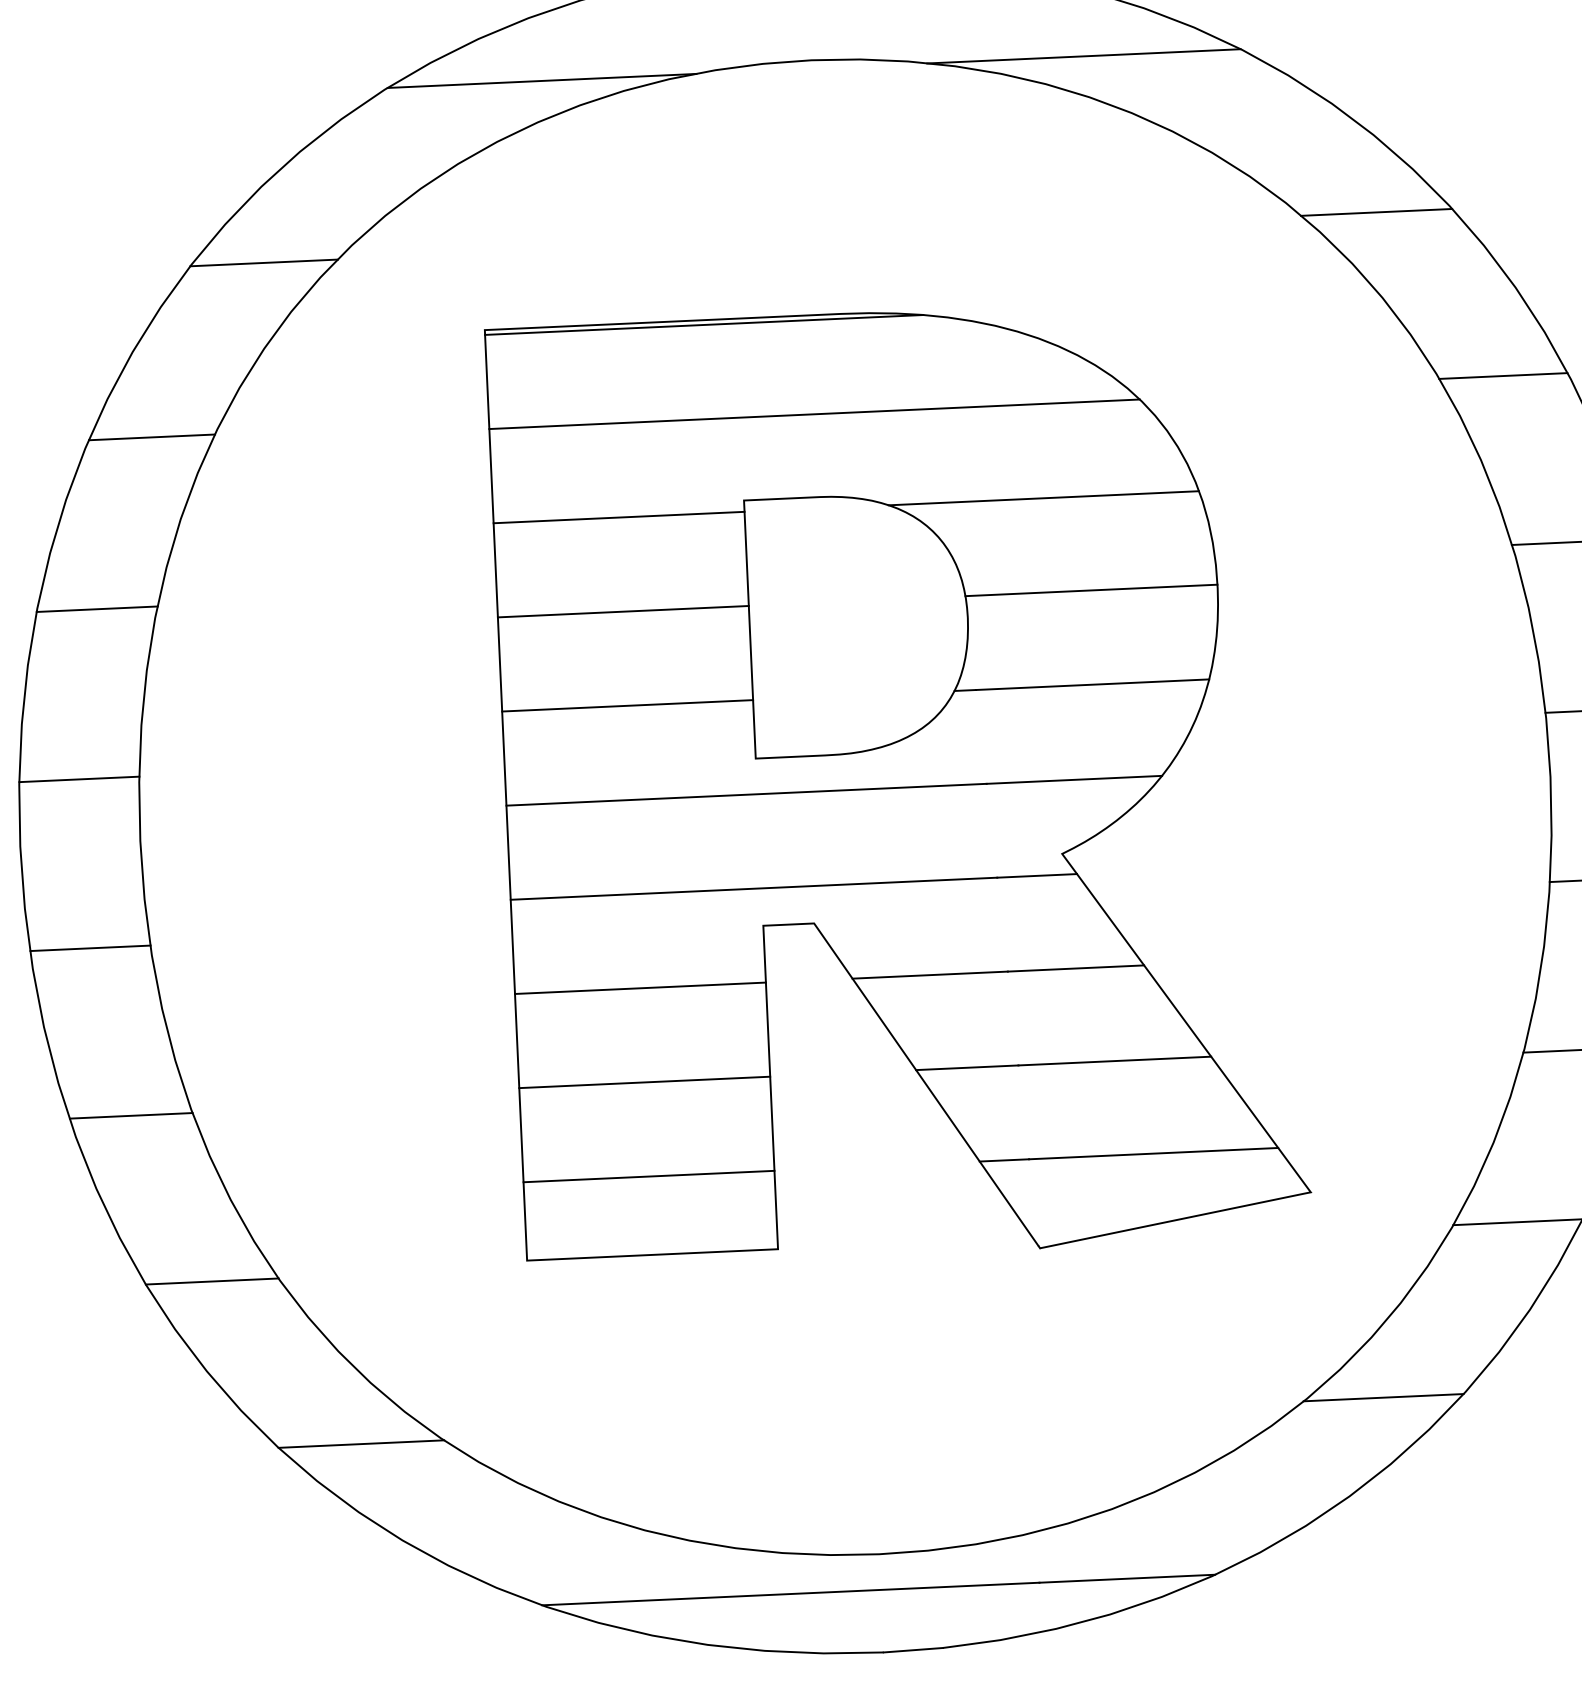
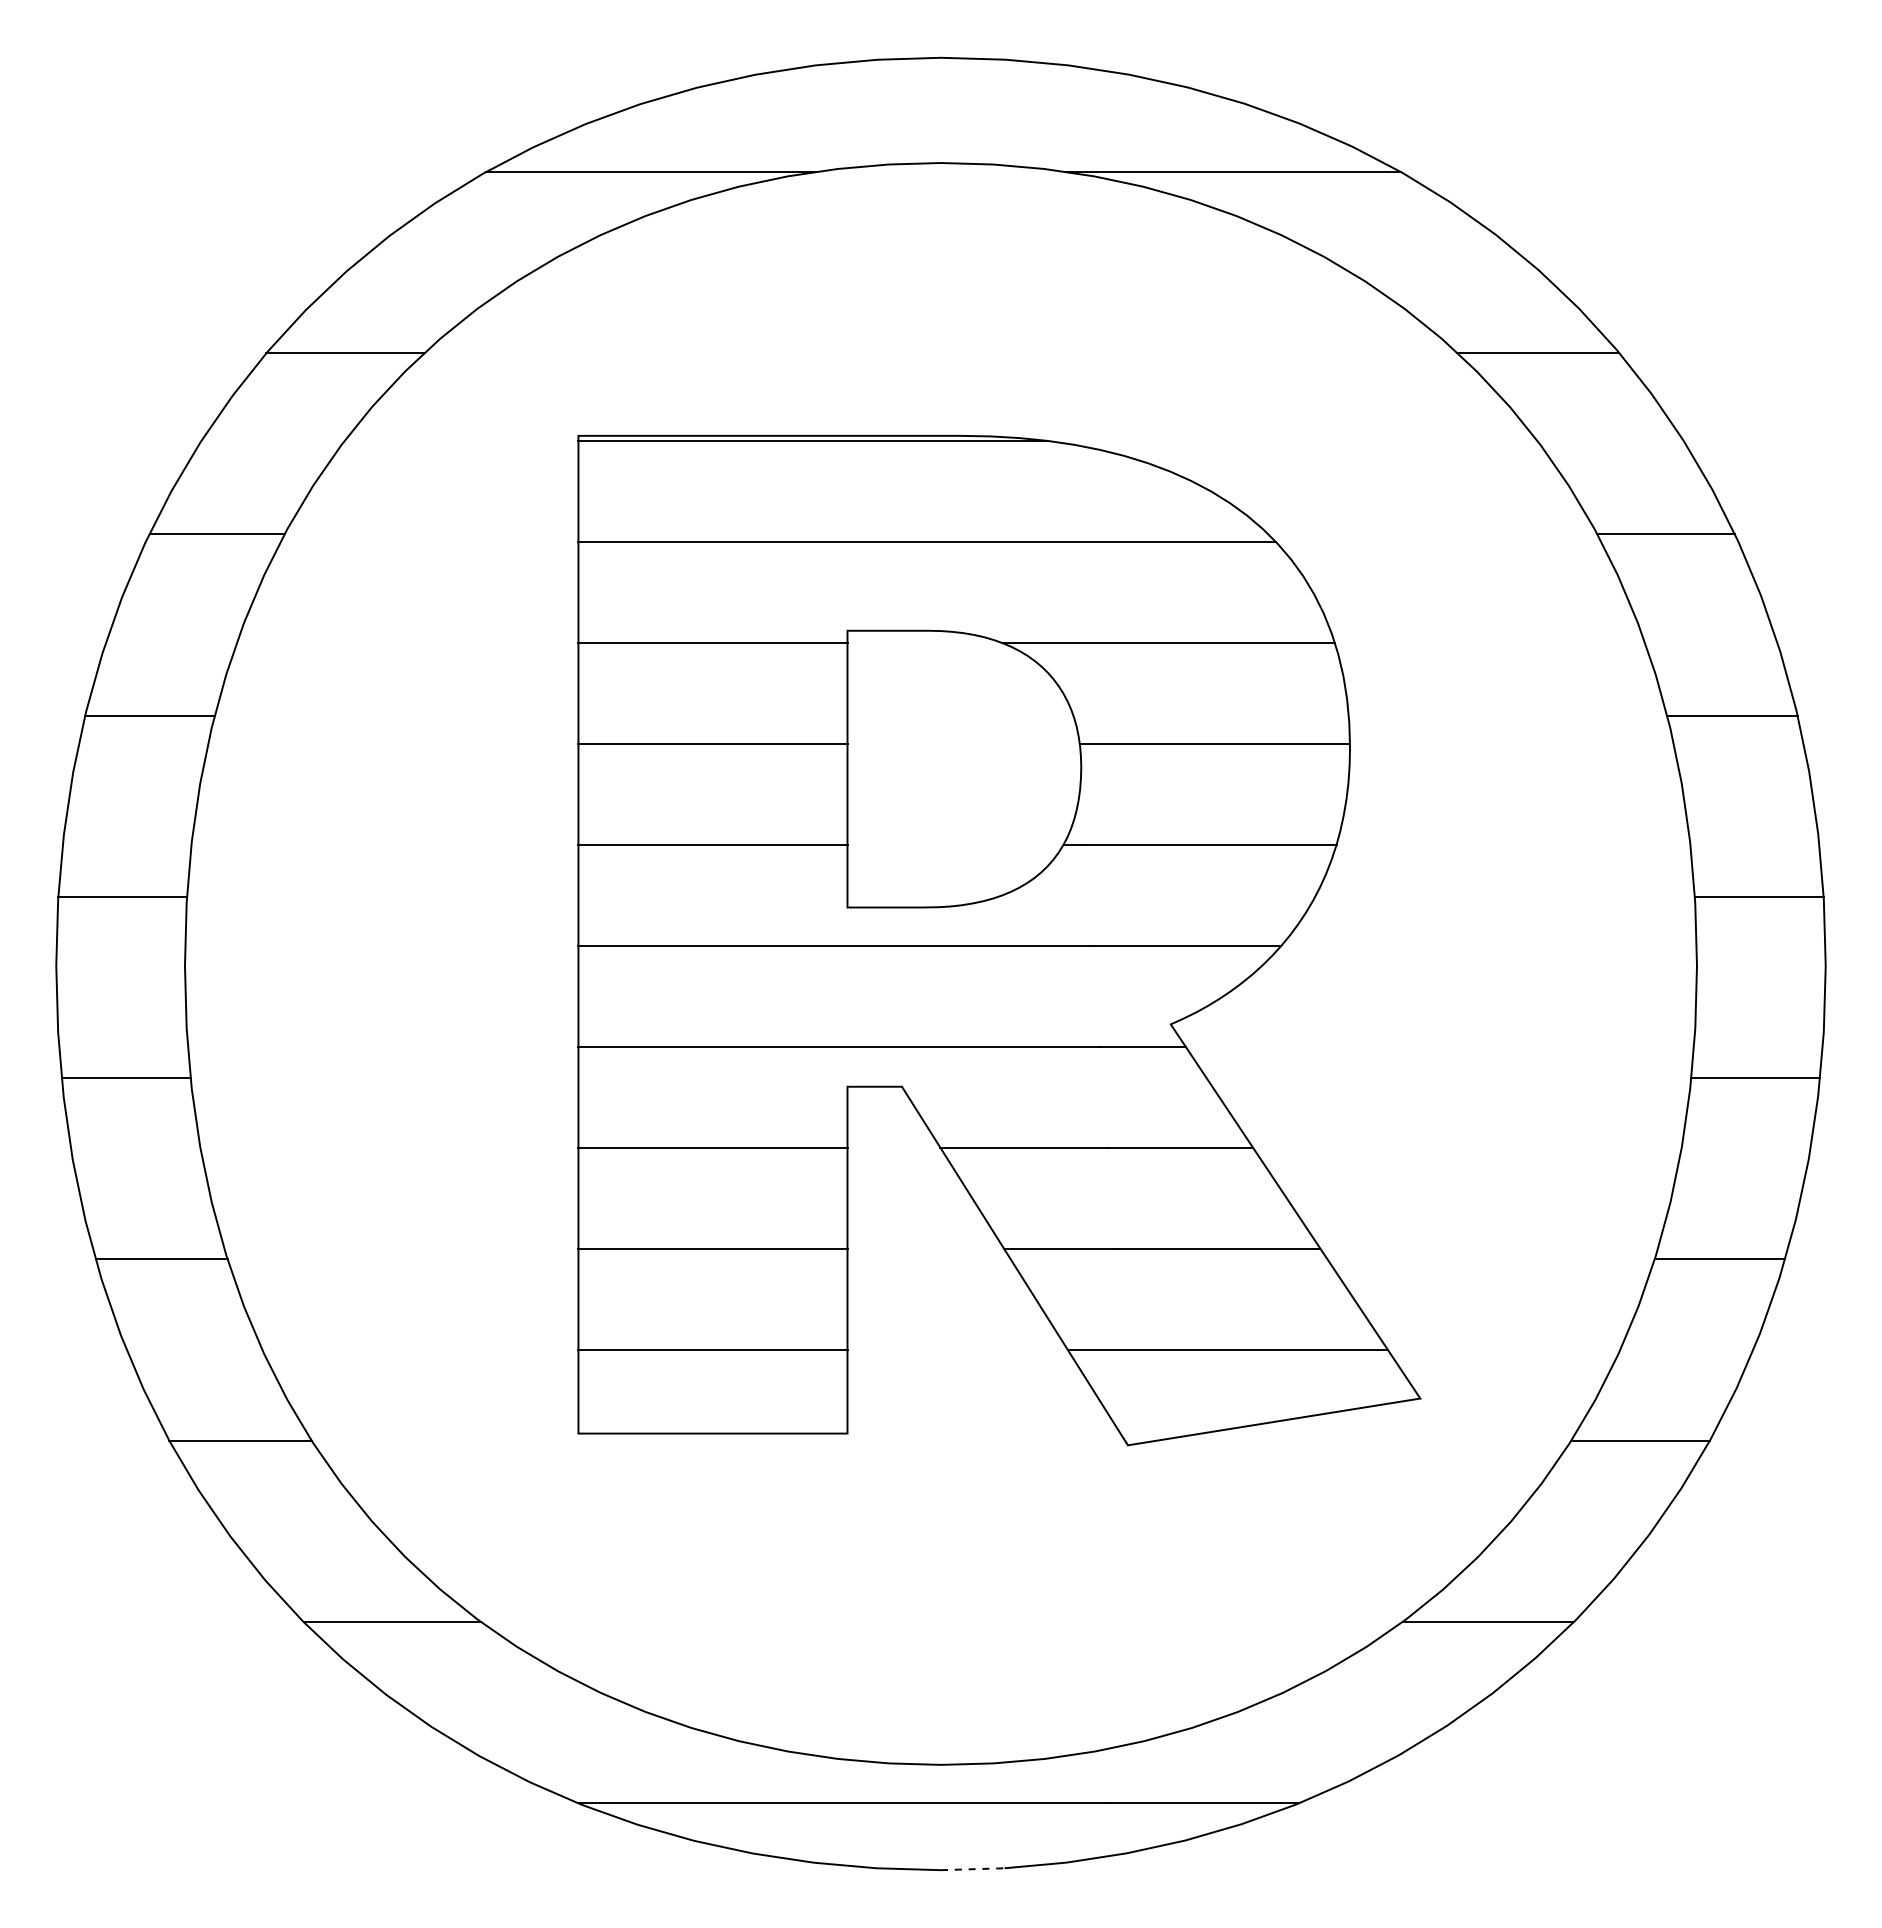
line: (913, 1650) -> (972, 1869), solid -> dashed

